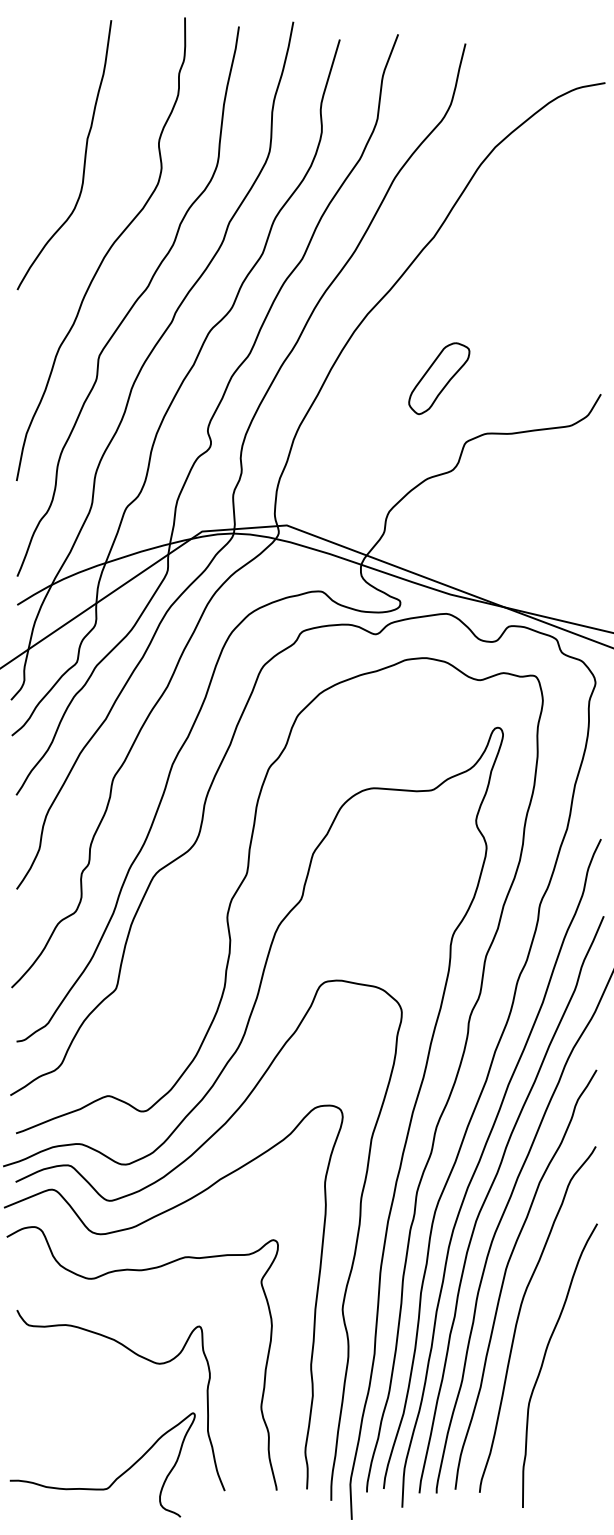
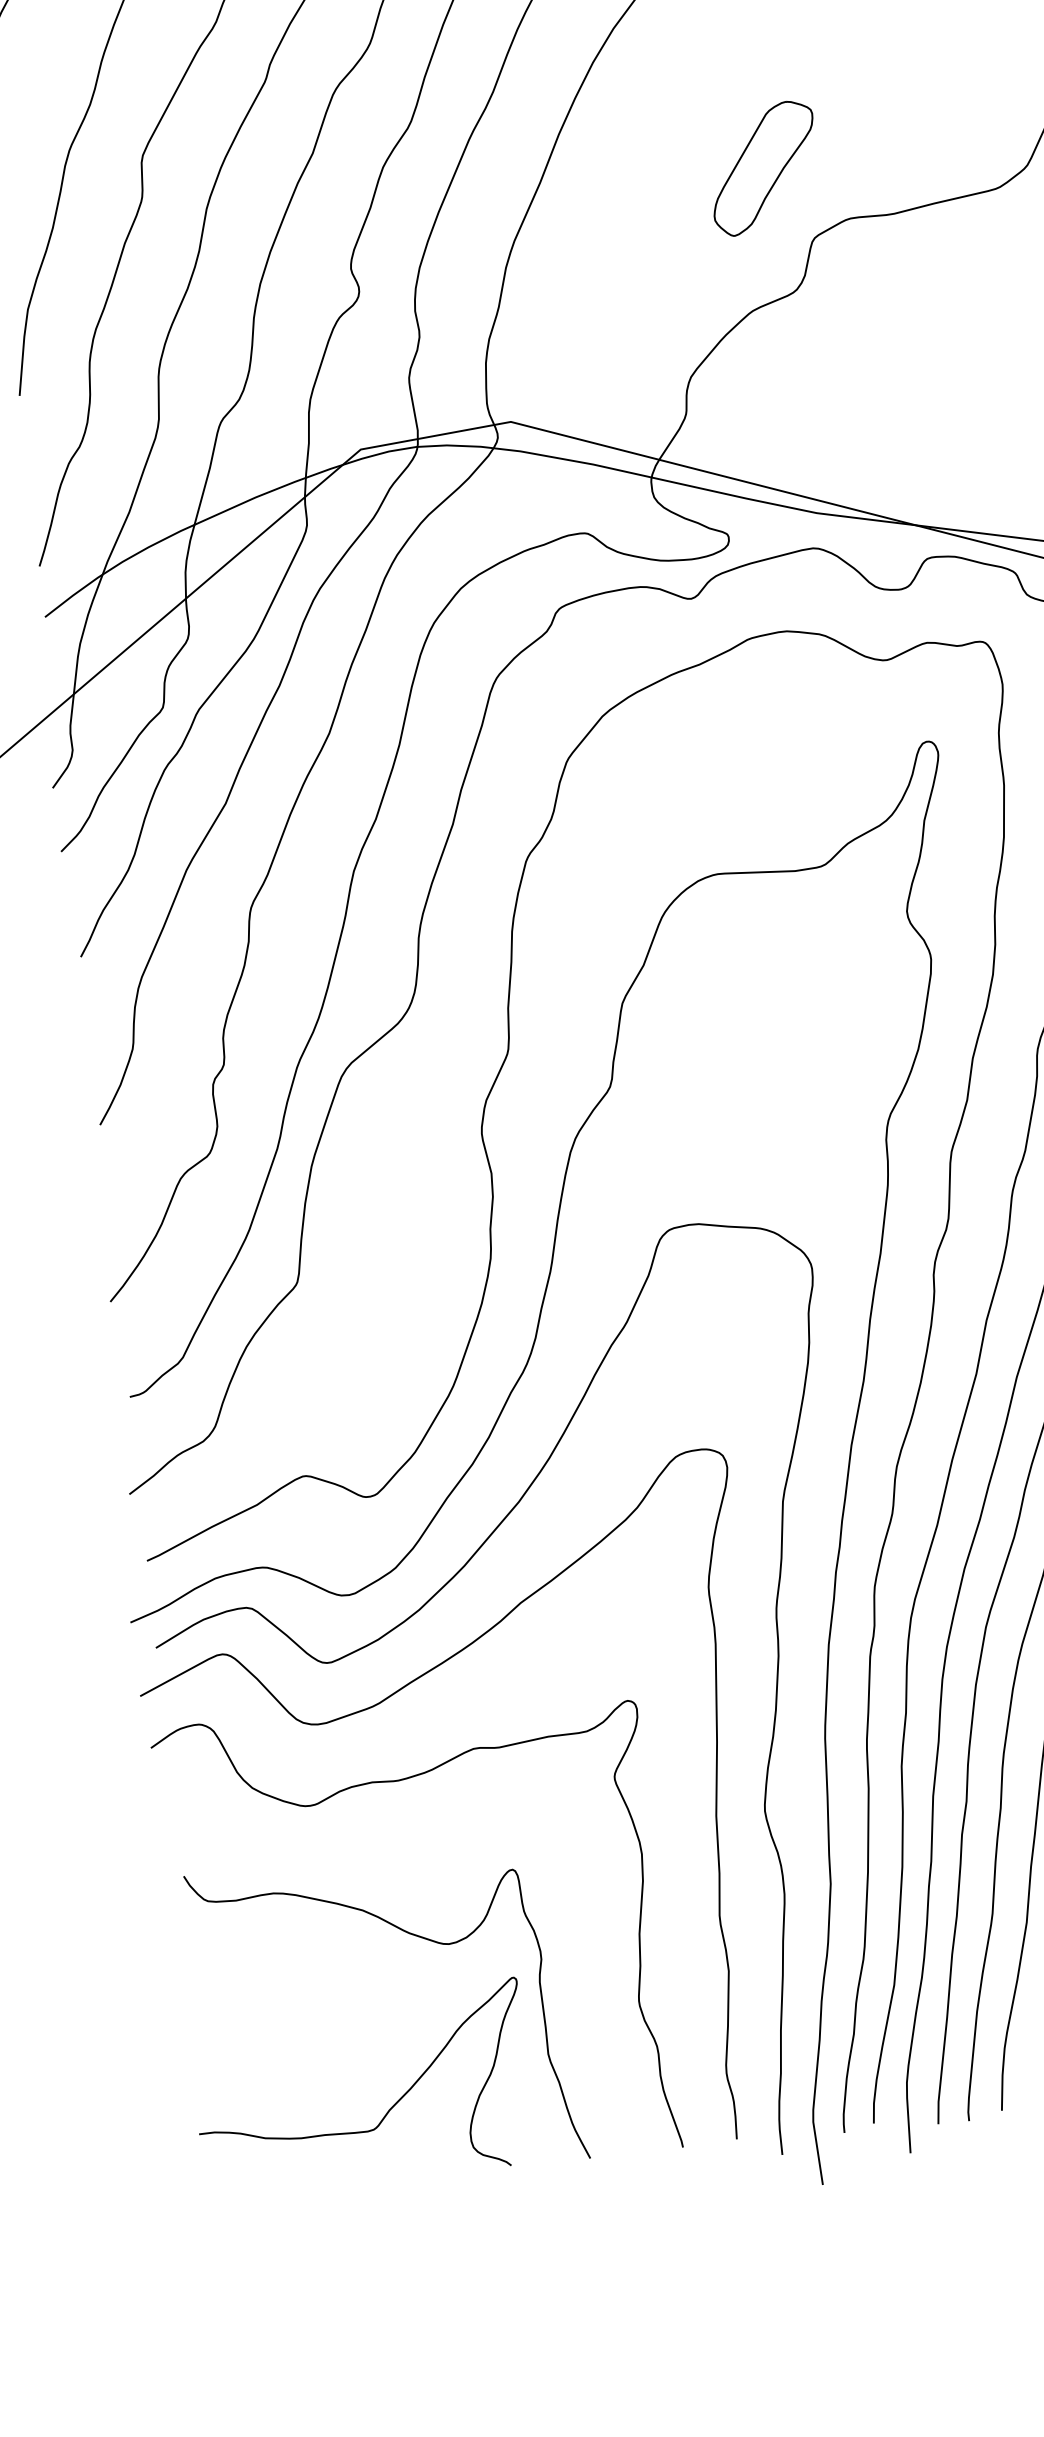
part: (439, 378) -> (764, 168), moved
curve: (115, 1478) -> (387, 2109), moved

